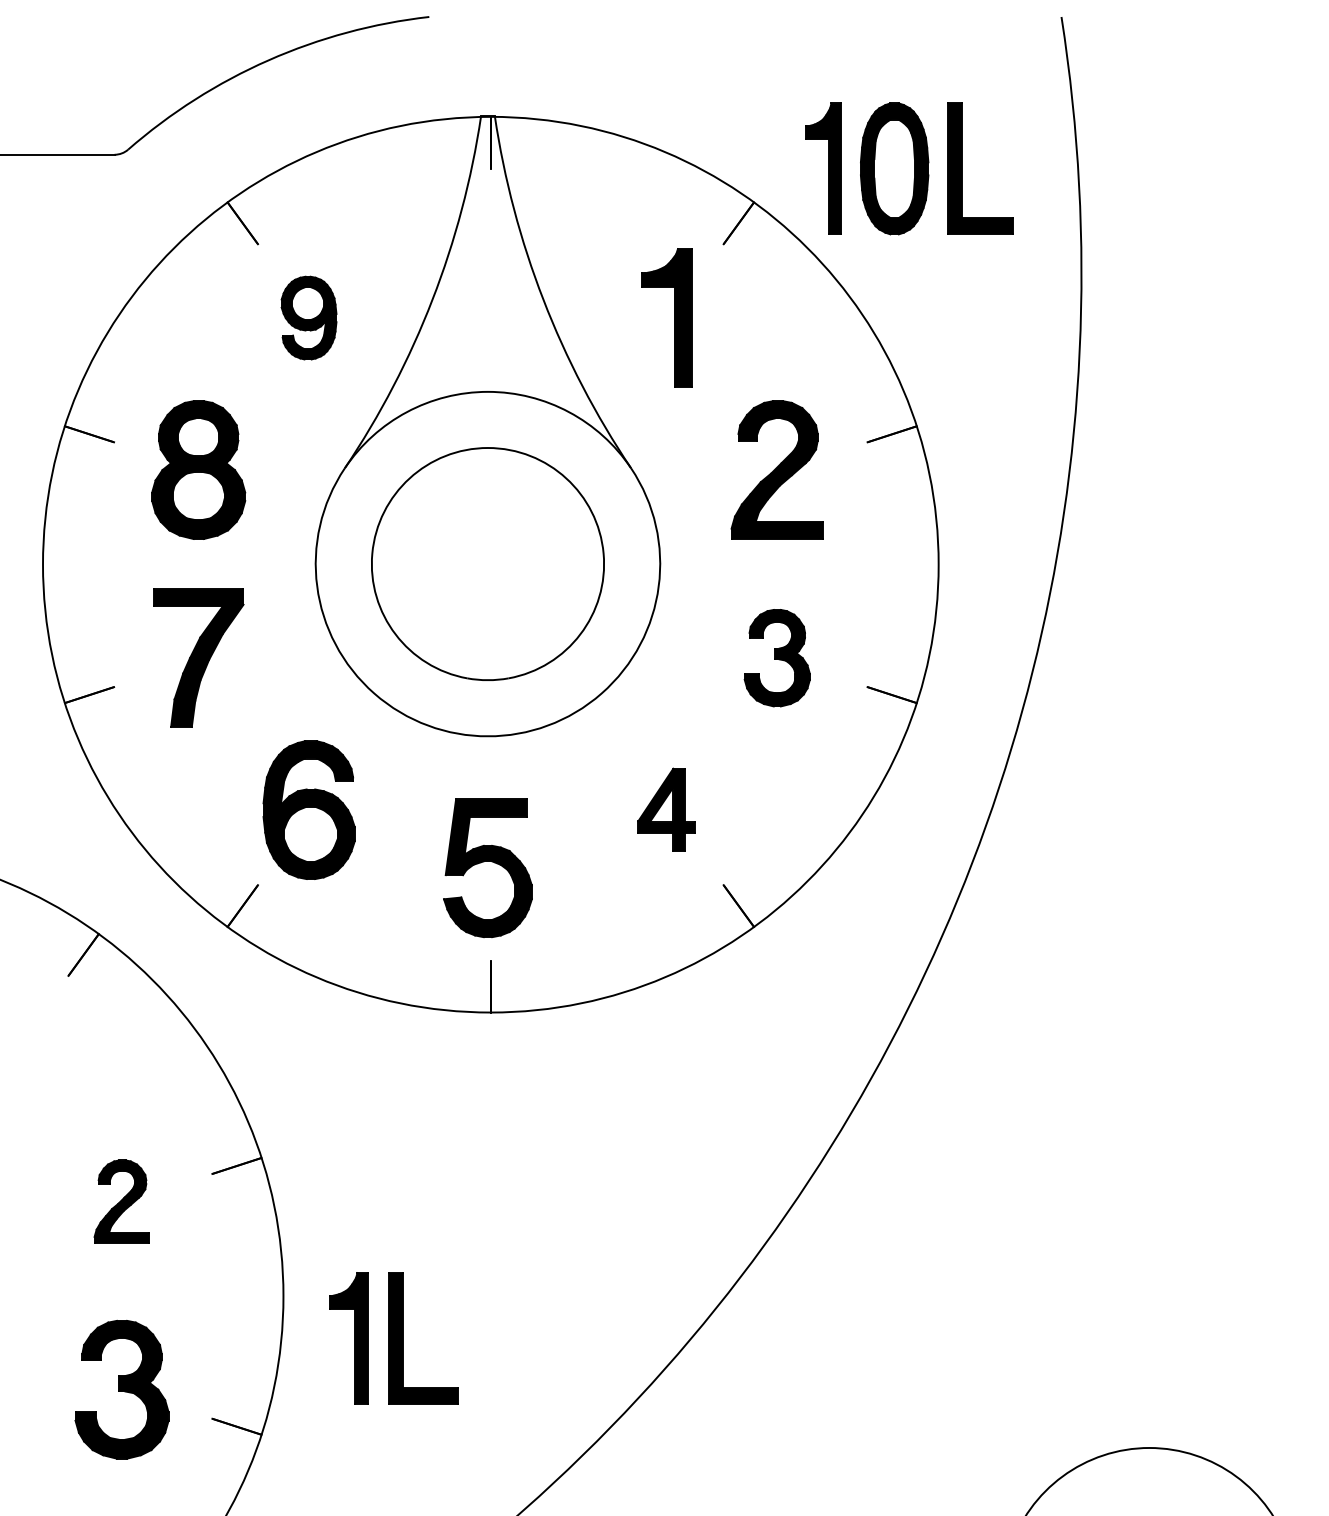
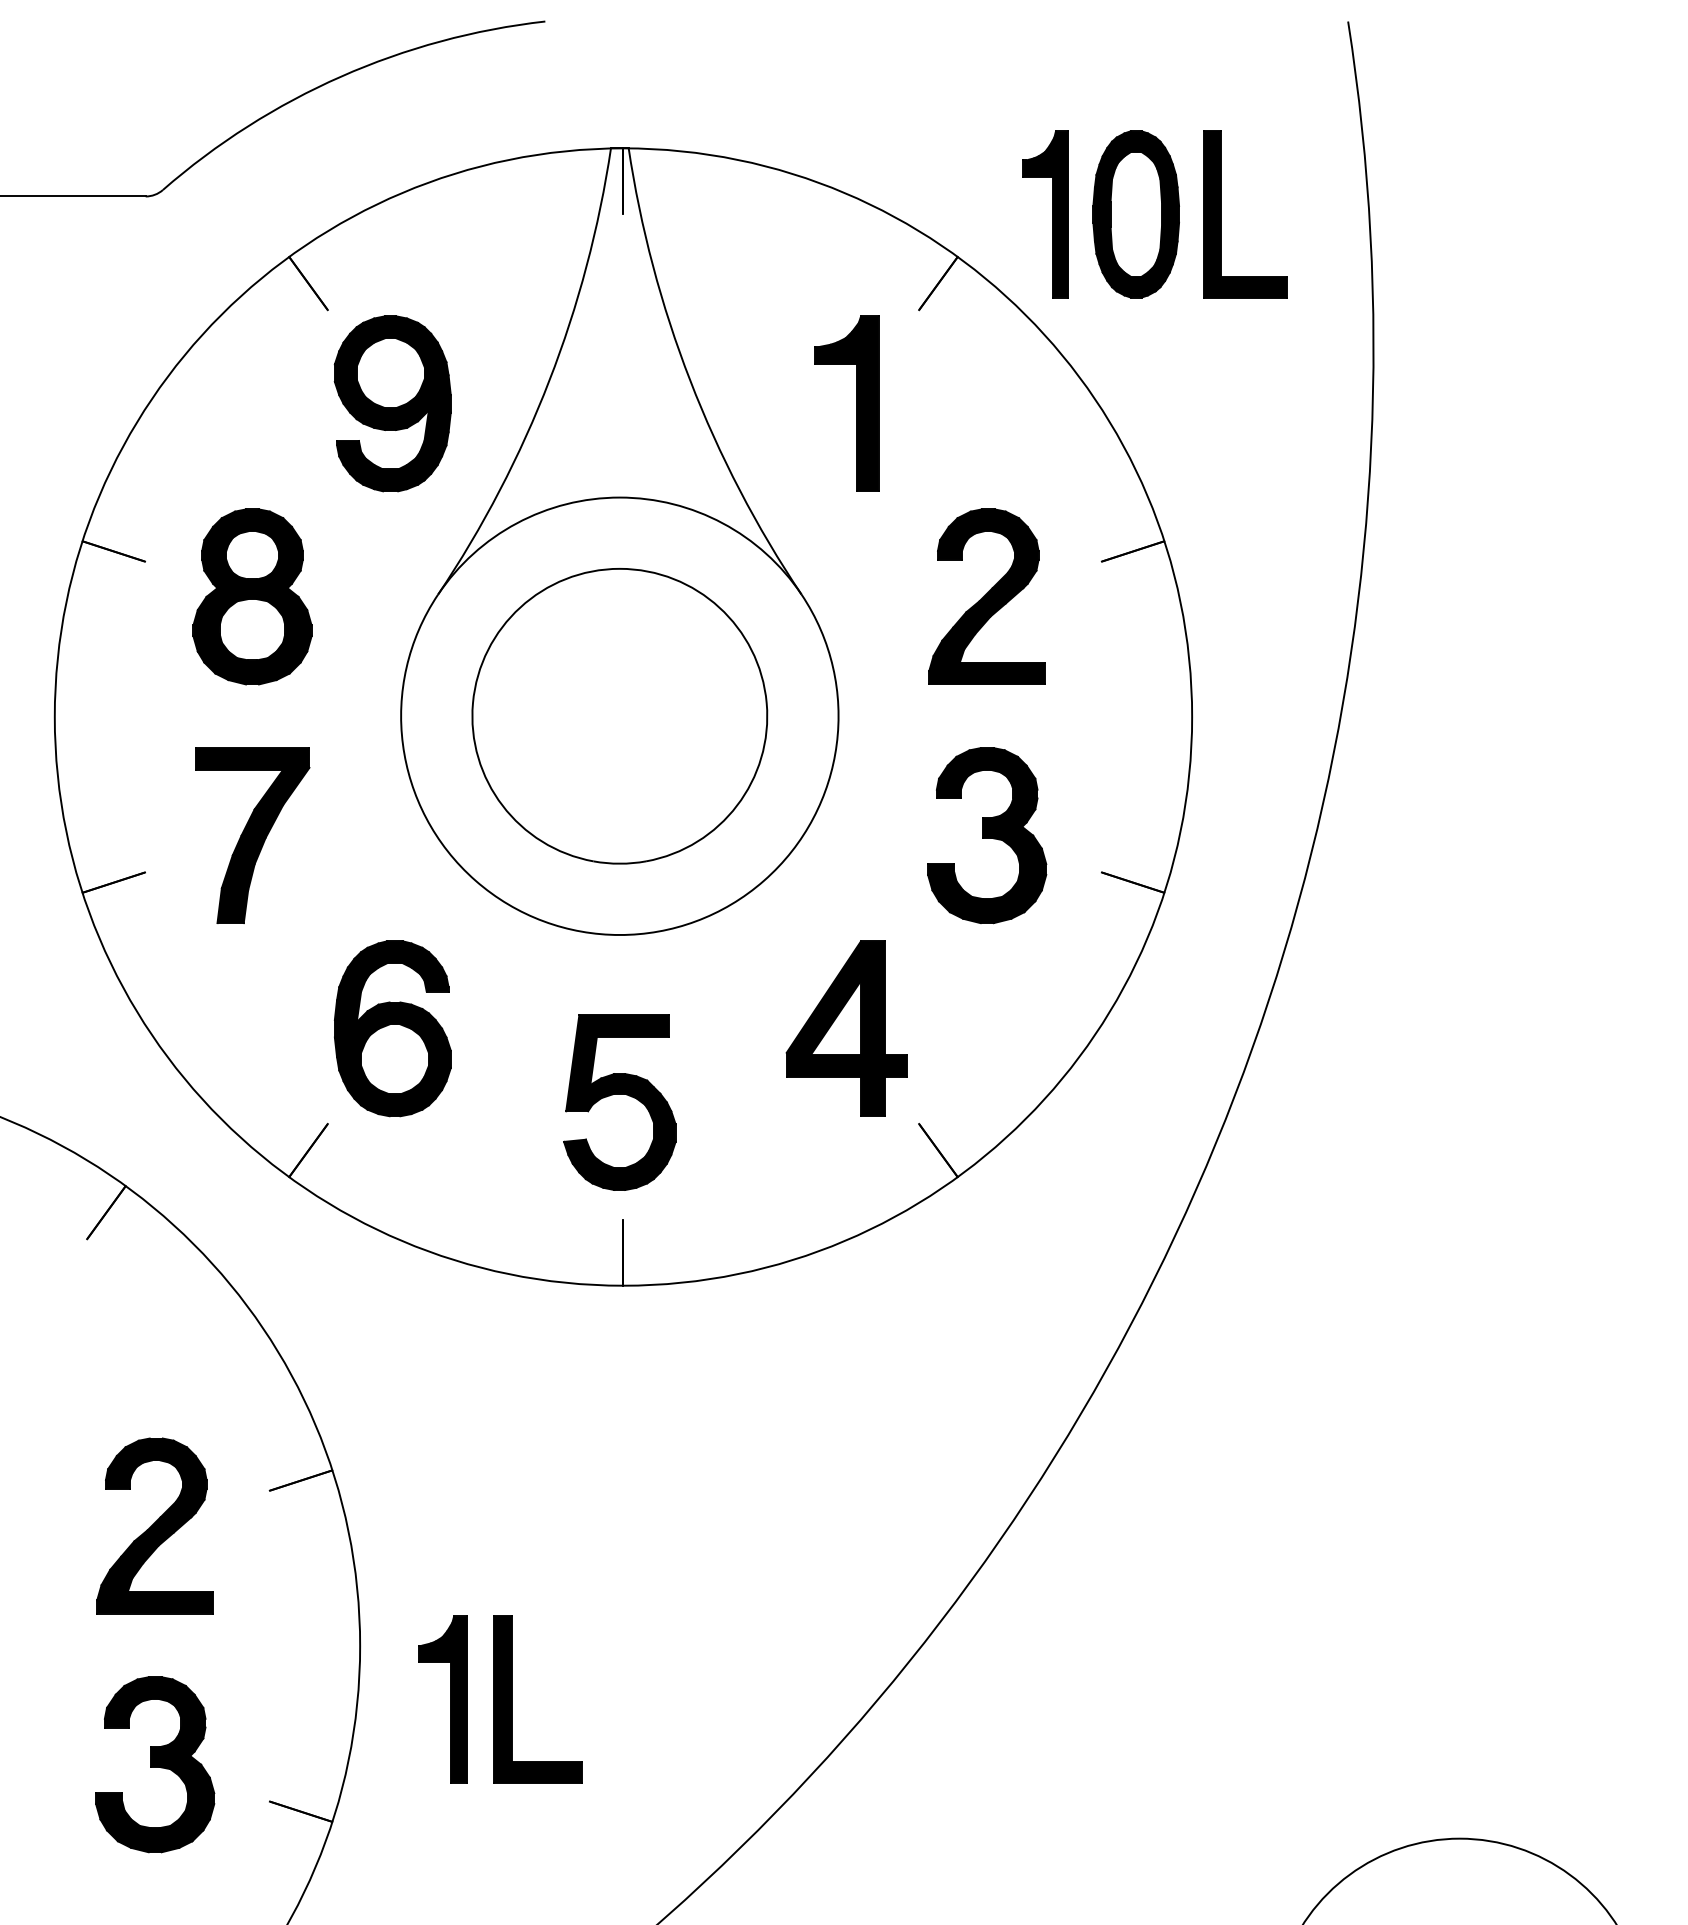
part: (308, 317) -> (392, 403), size x1.67
part: (777, 657) -> (987, 835), size x1.43
part: (666, 809) -> (846, 1028), size x1.67
part: (121, 1201) -> (154, 1525), size x1.67

